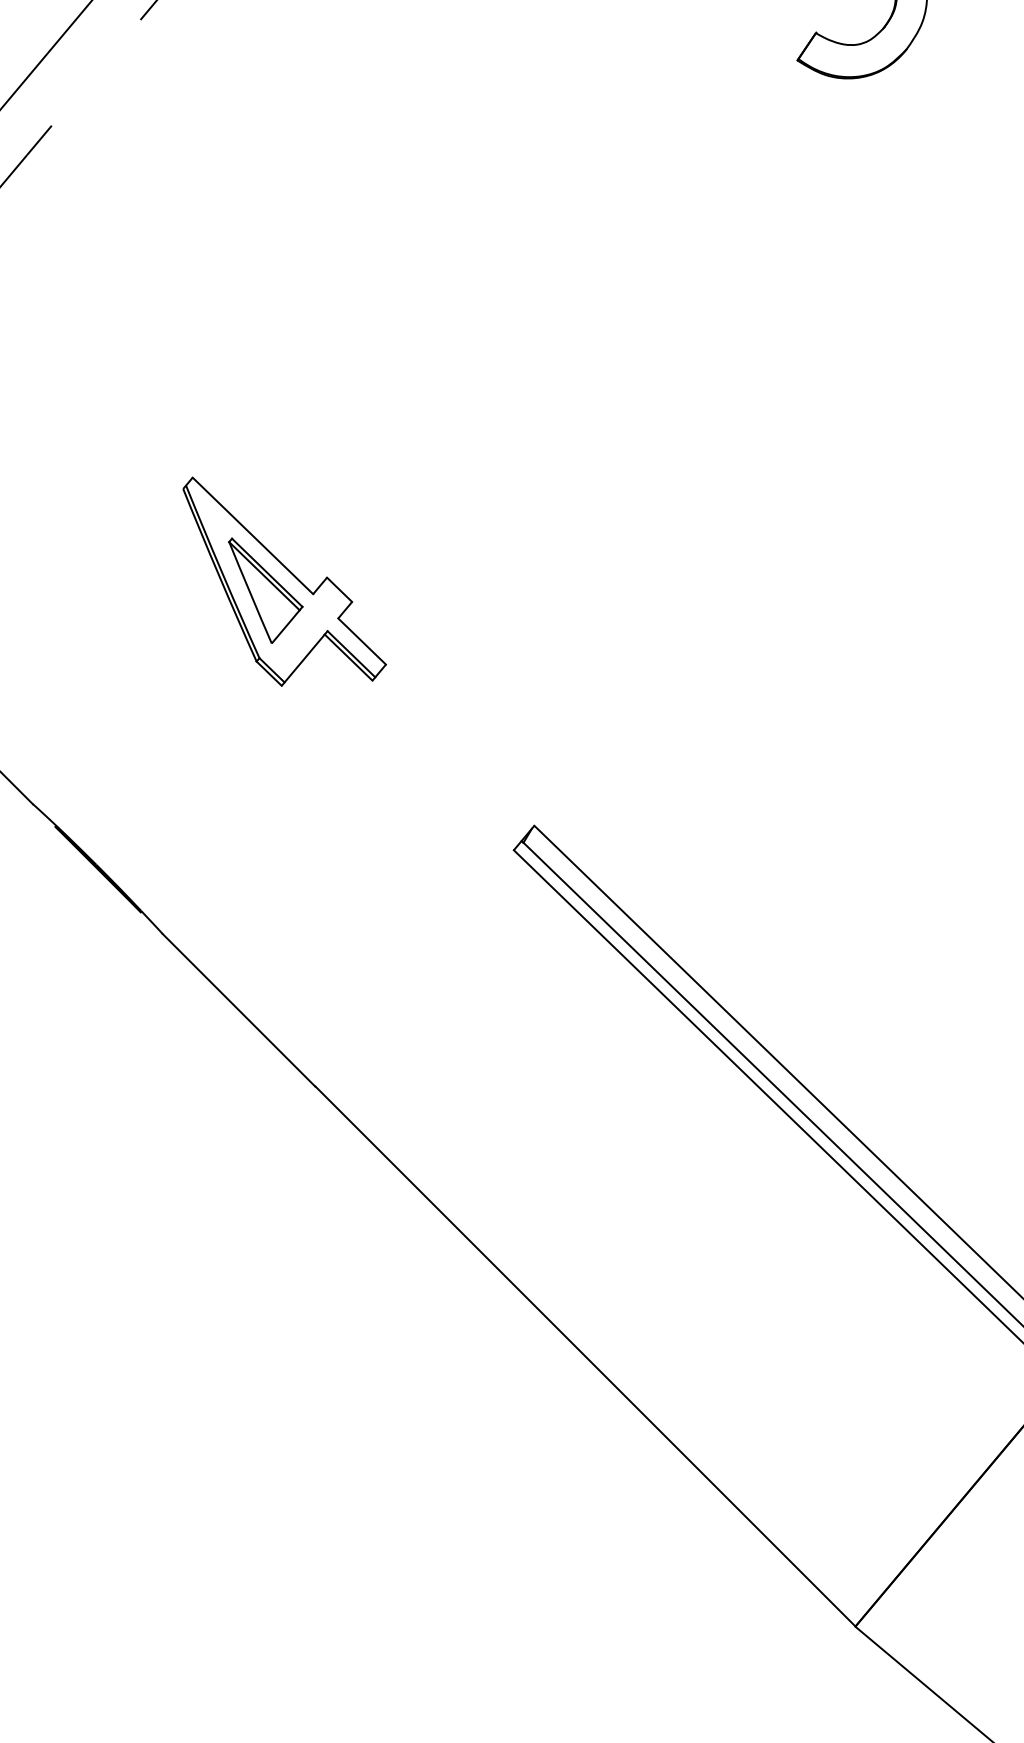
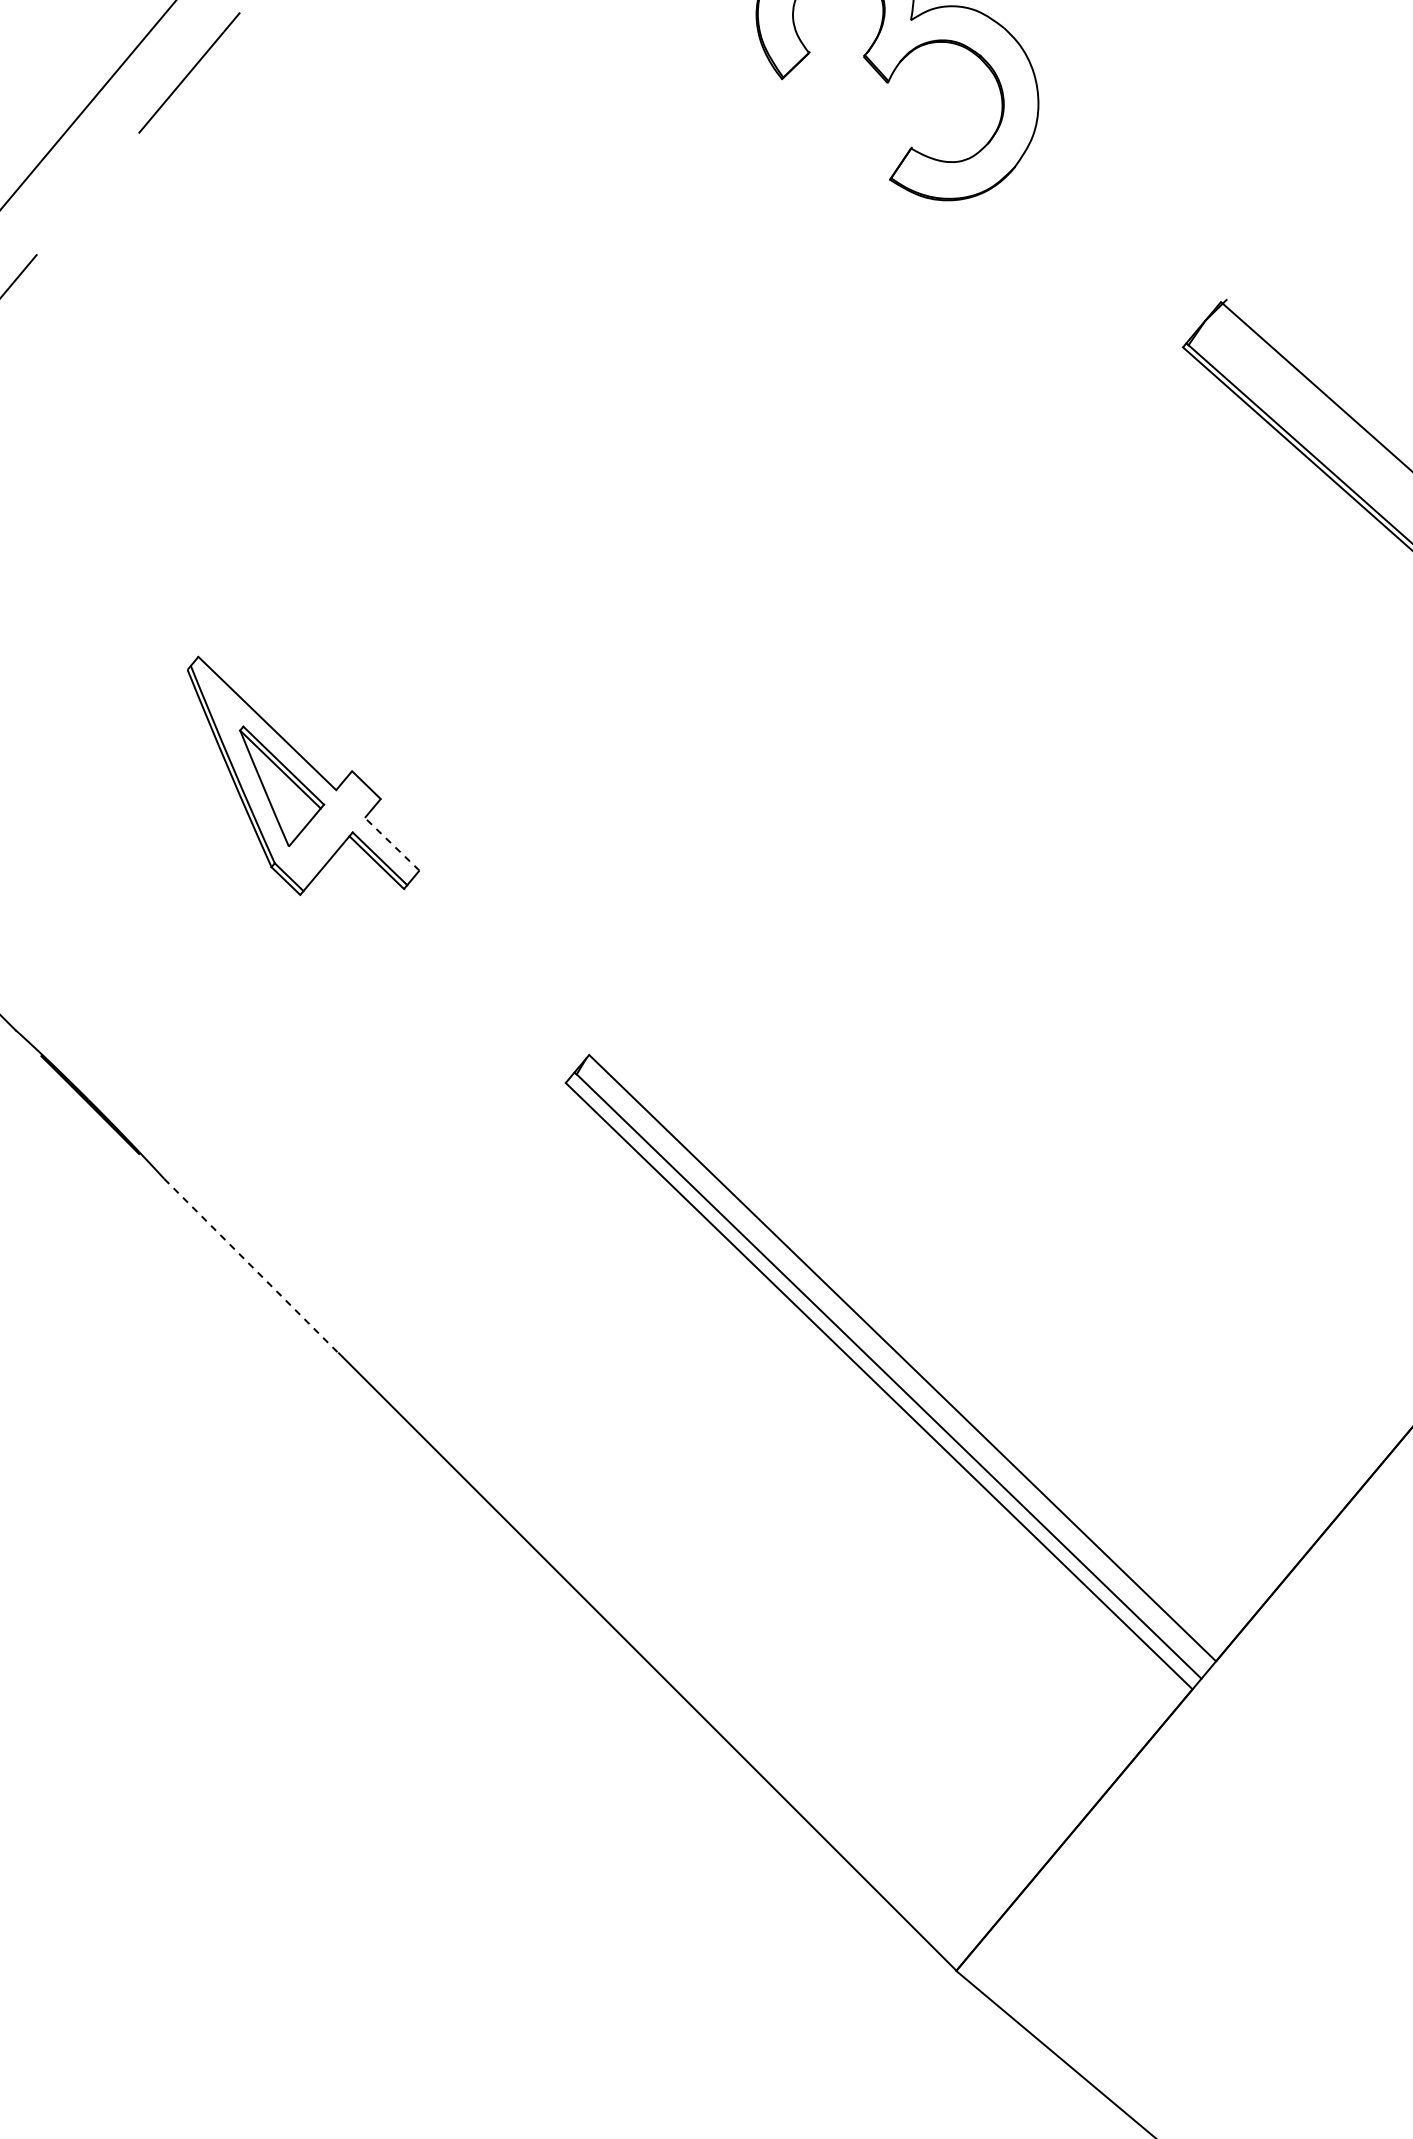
line: (362, 641) -> (392, 844), solid -> dashed
line: (239, 1010) -> (251, 1266), solid -> dashed

